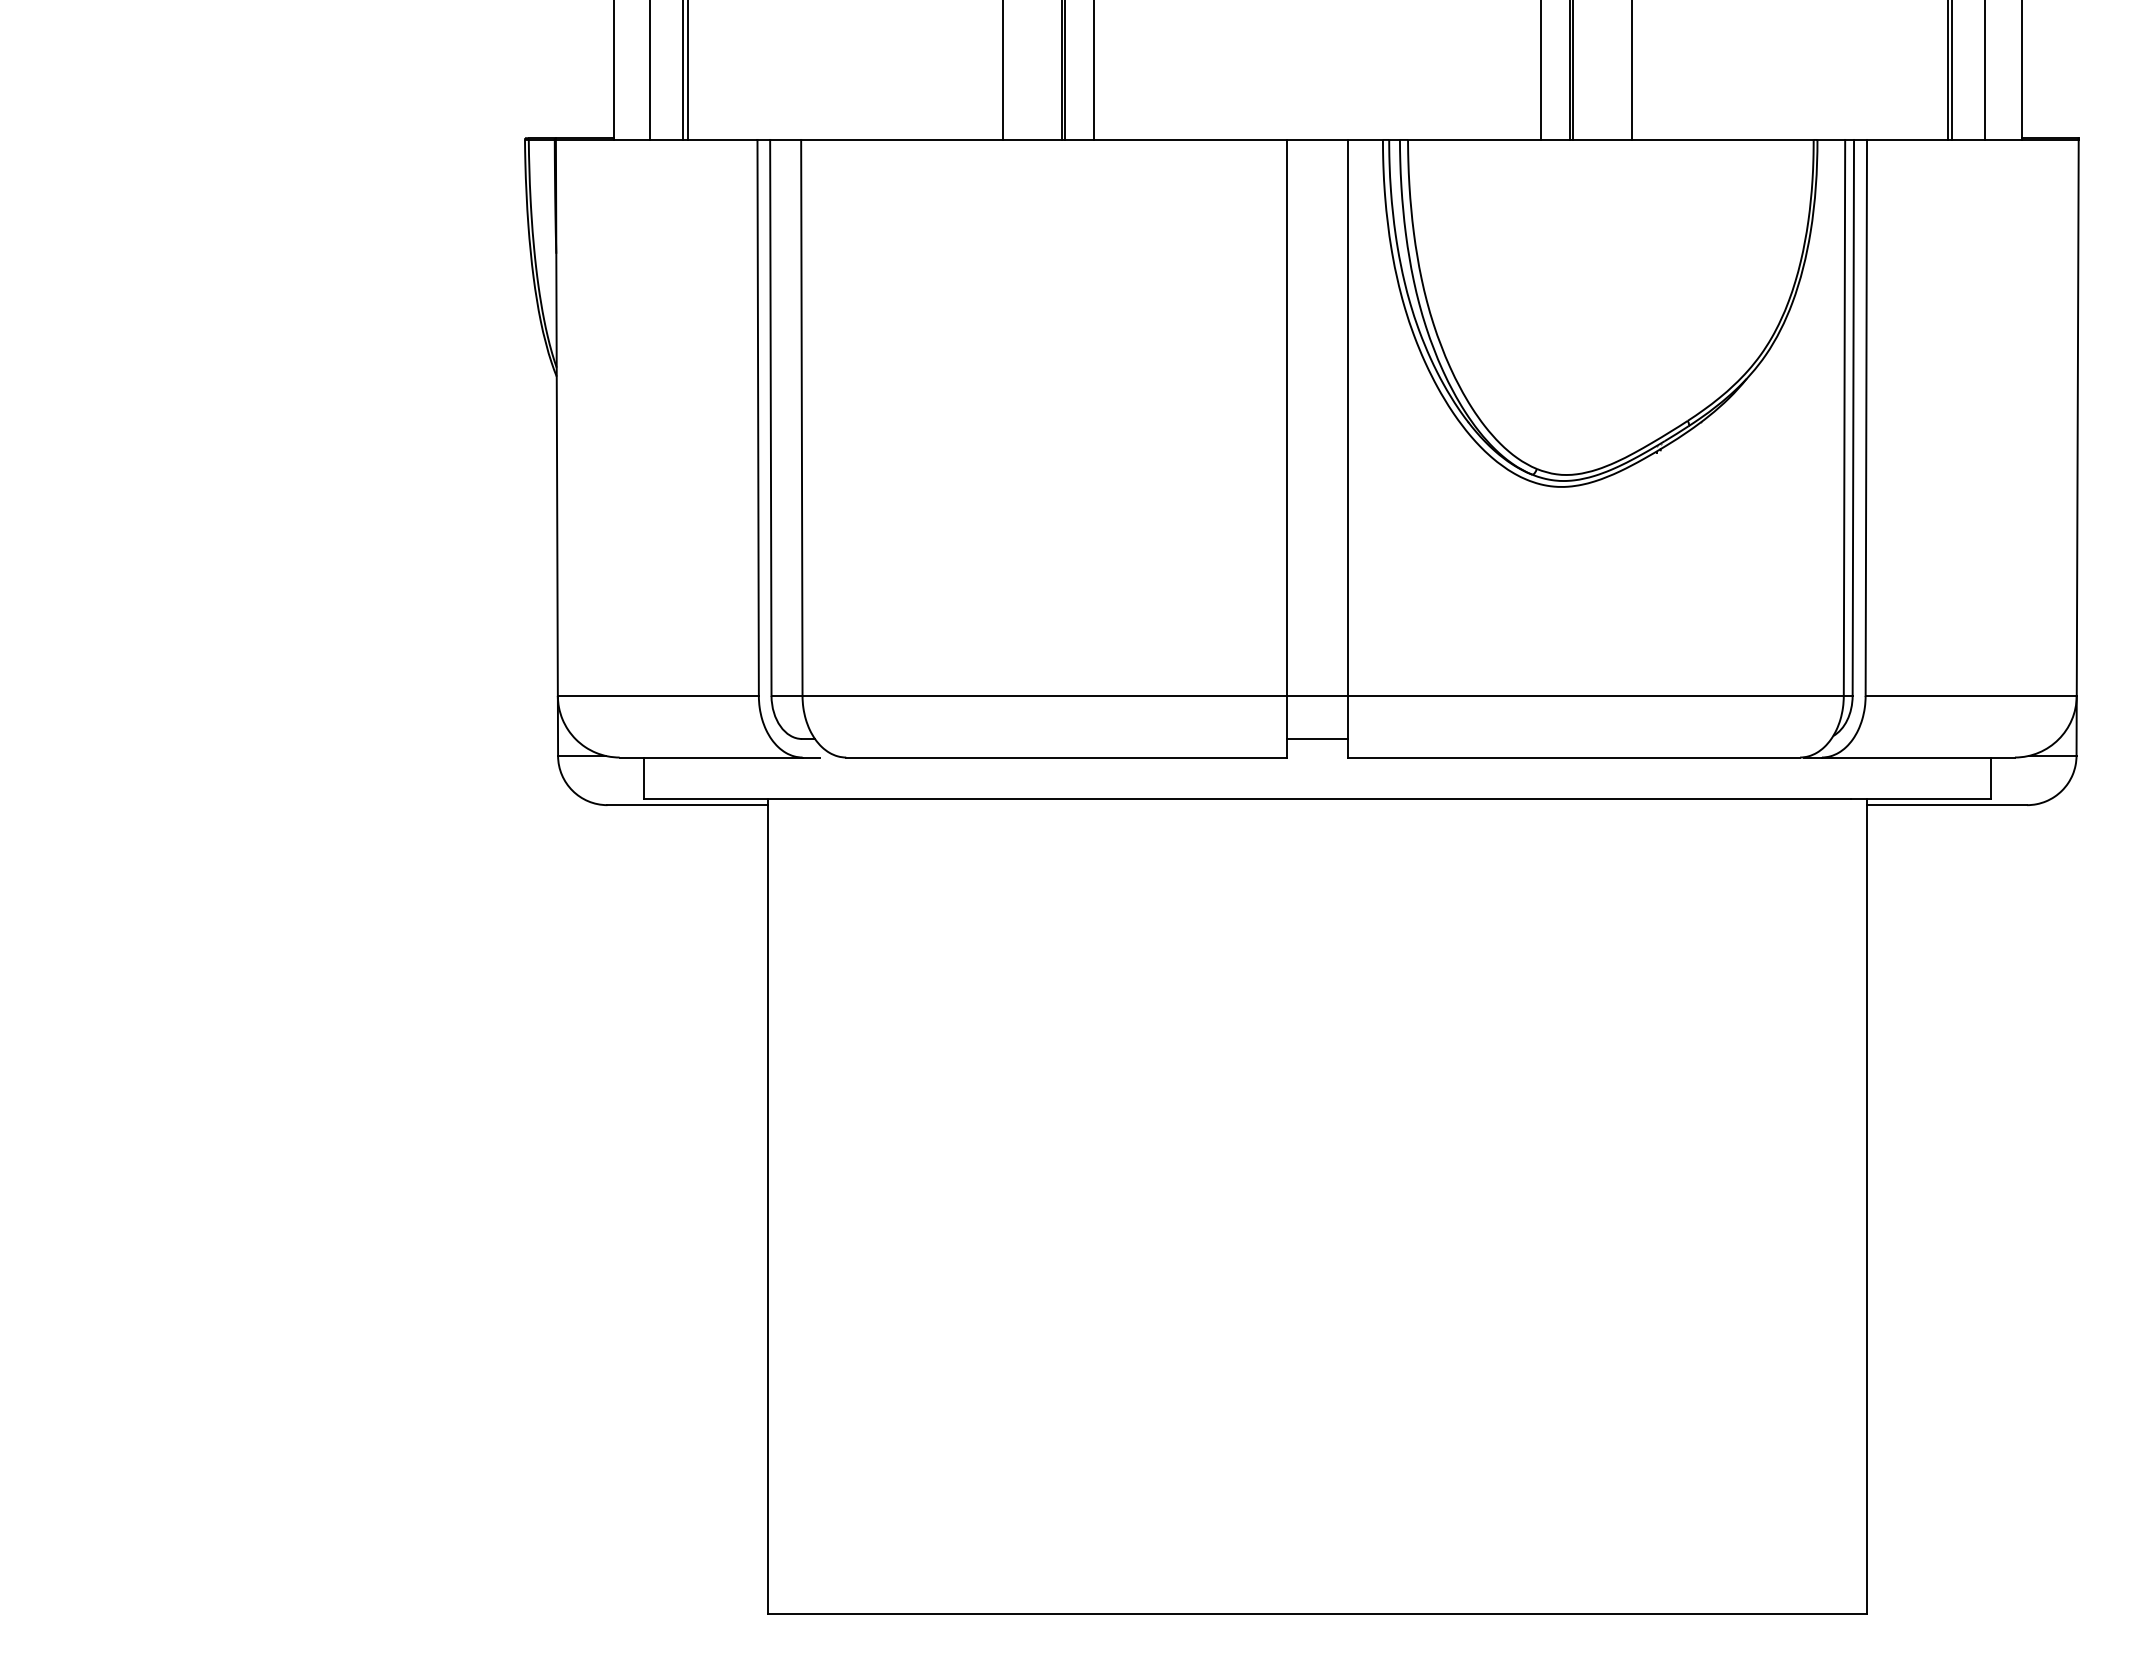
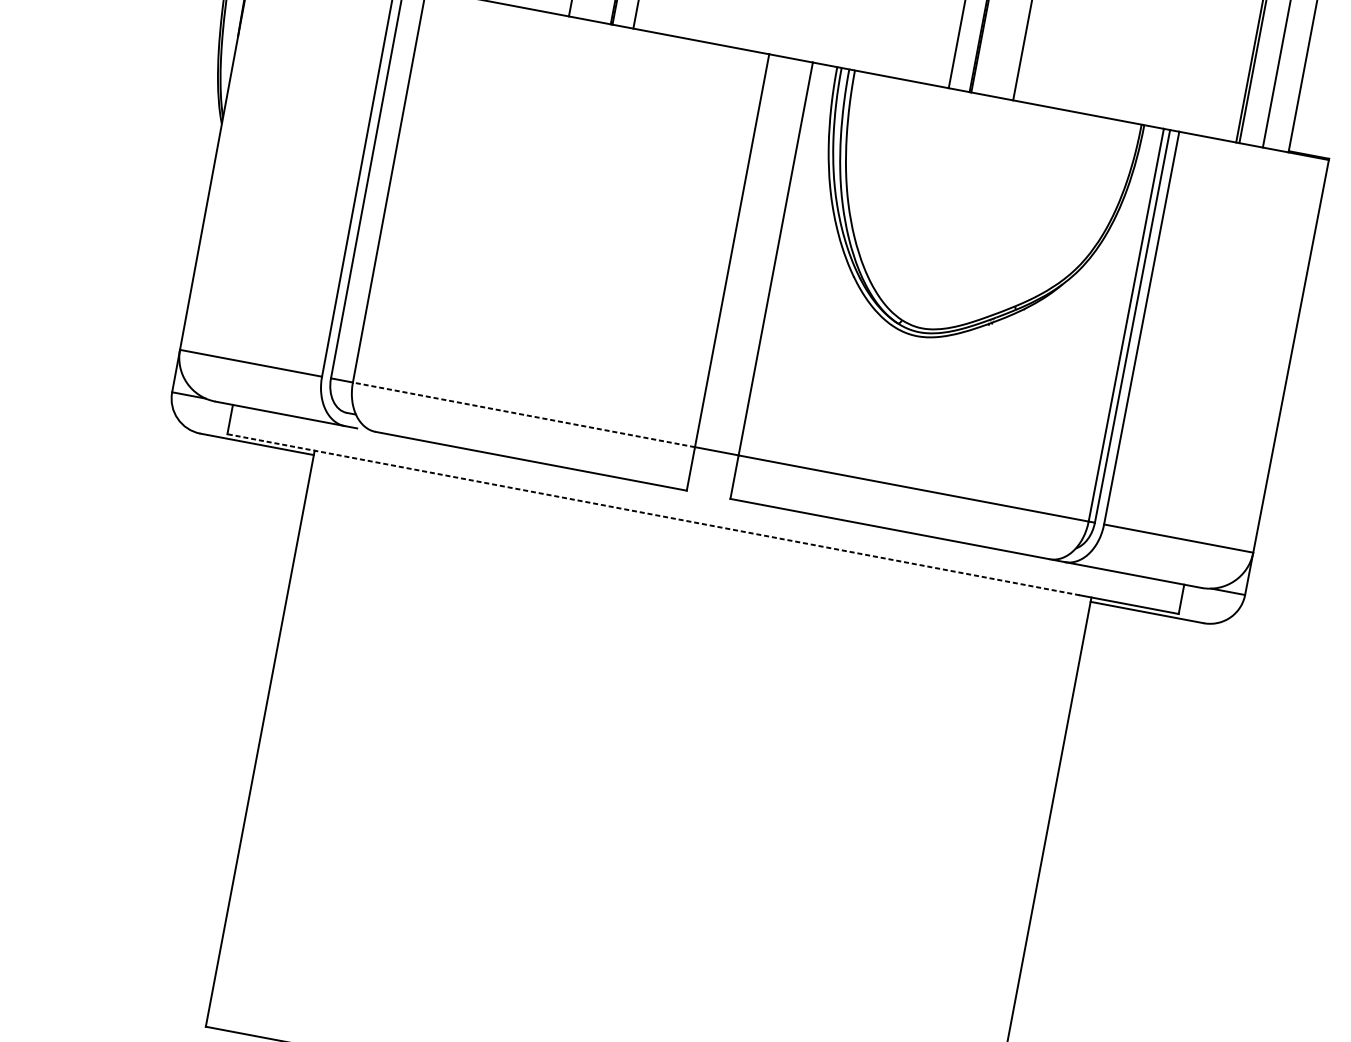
line: (1044, 695) -> (523, 414), solid -> dashed
line: (1317, 739) -> (710, 482), removed
line: (1247, 799) -> (653, 515), solid -> dashed

